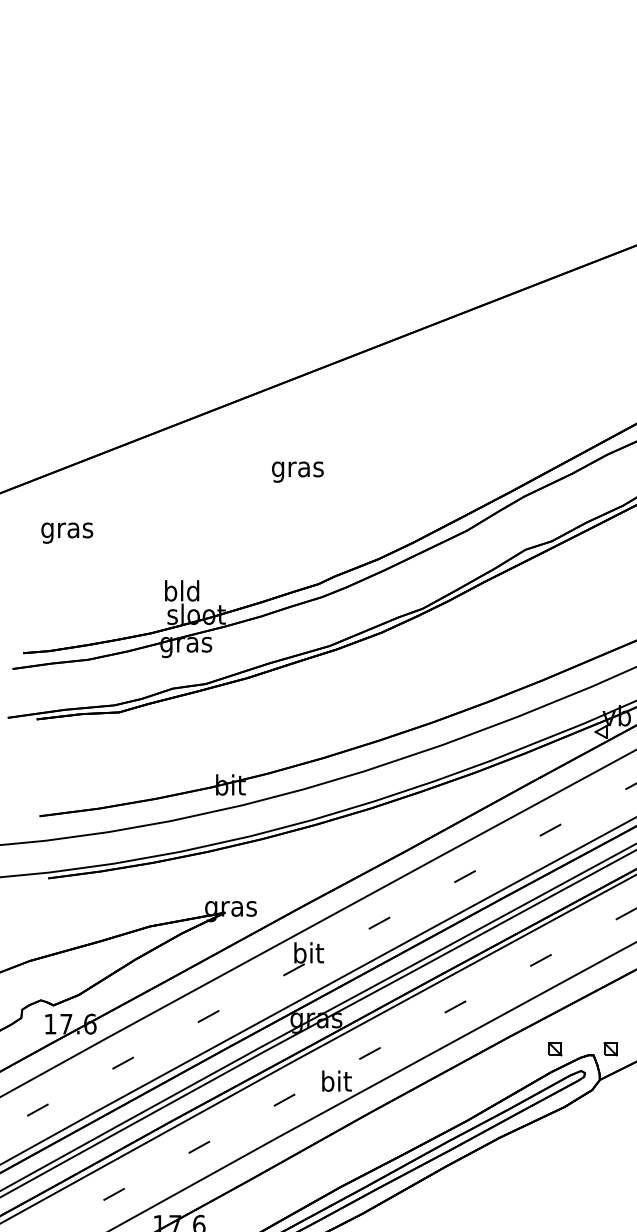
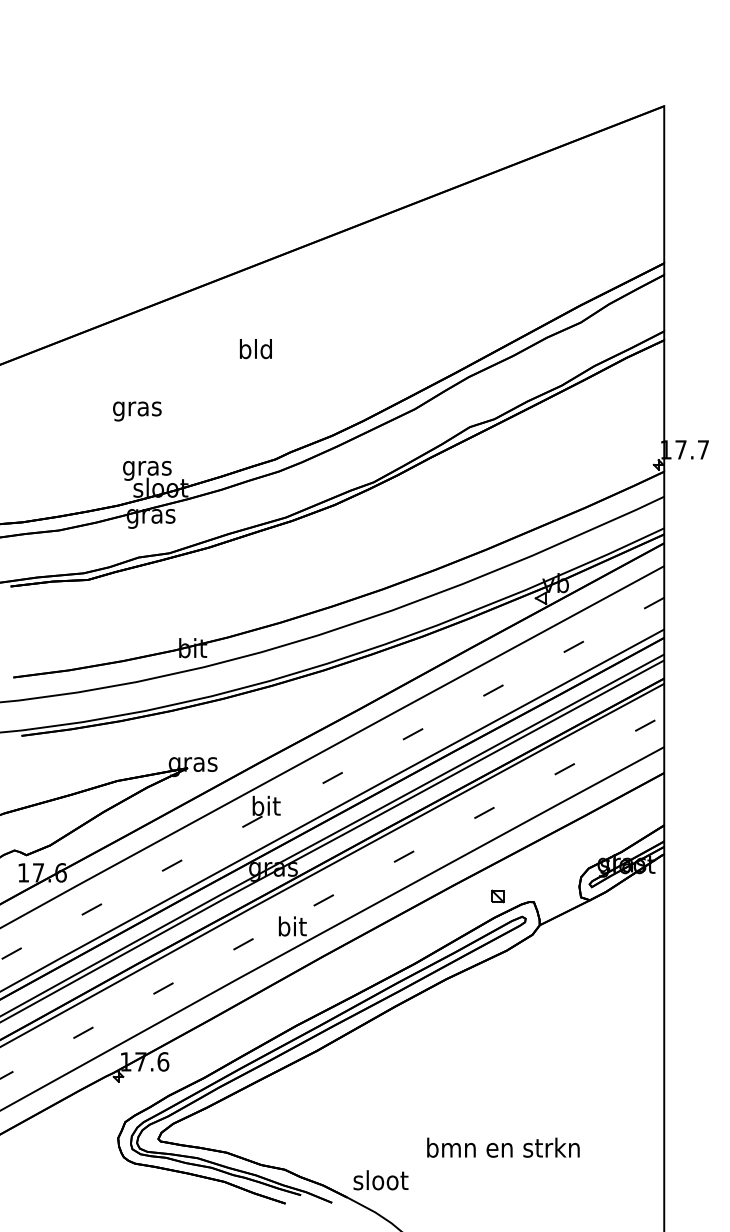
text: (297, 469) -> (255, 351), gras -> bld
text: (67, 533) -> (137, 411), moved
text: (182, 592) -> (147, 467), bld -> gras
part: (610, 1049) -> (549, 896), removed

